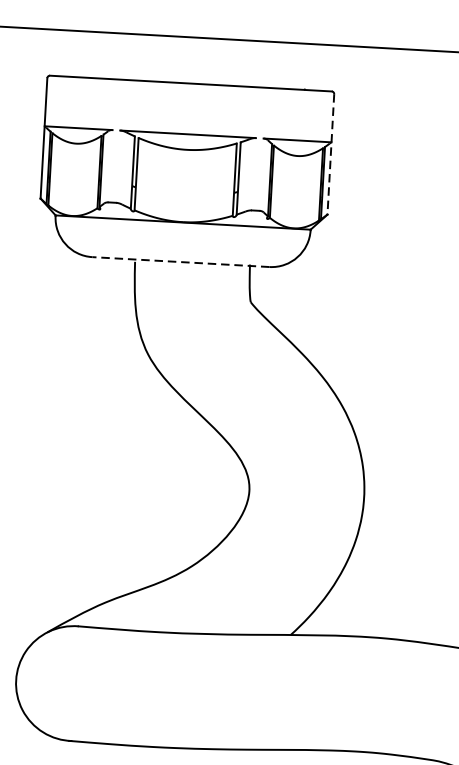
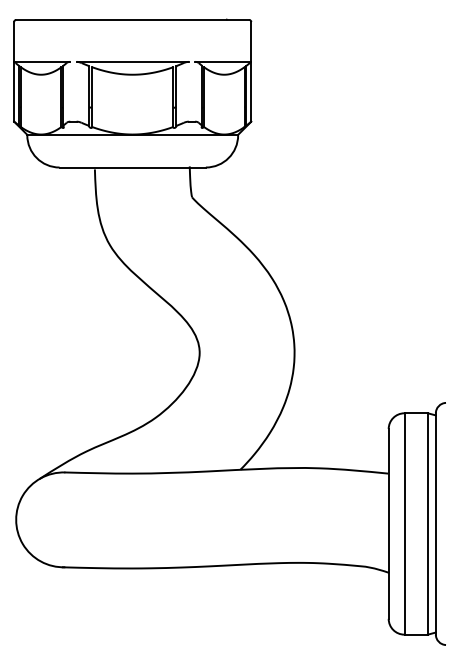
line: (331, 153) -> (251, 71), dashed -> solid
line: (180, 262) -> (132, 167), dashed -> solid

